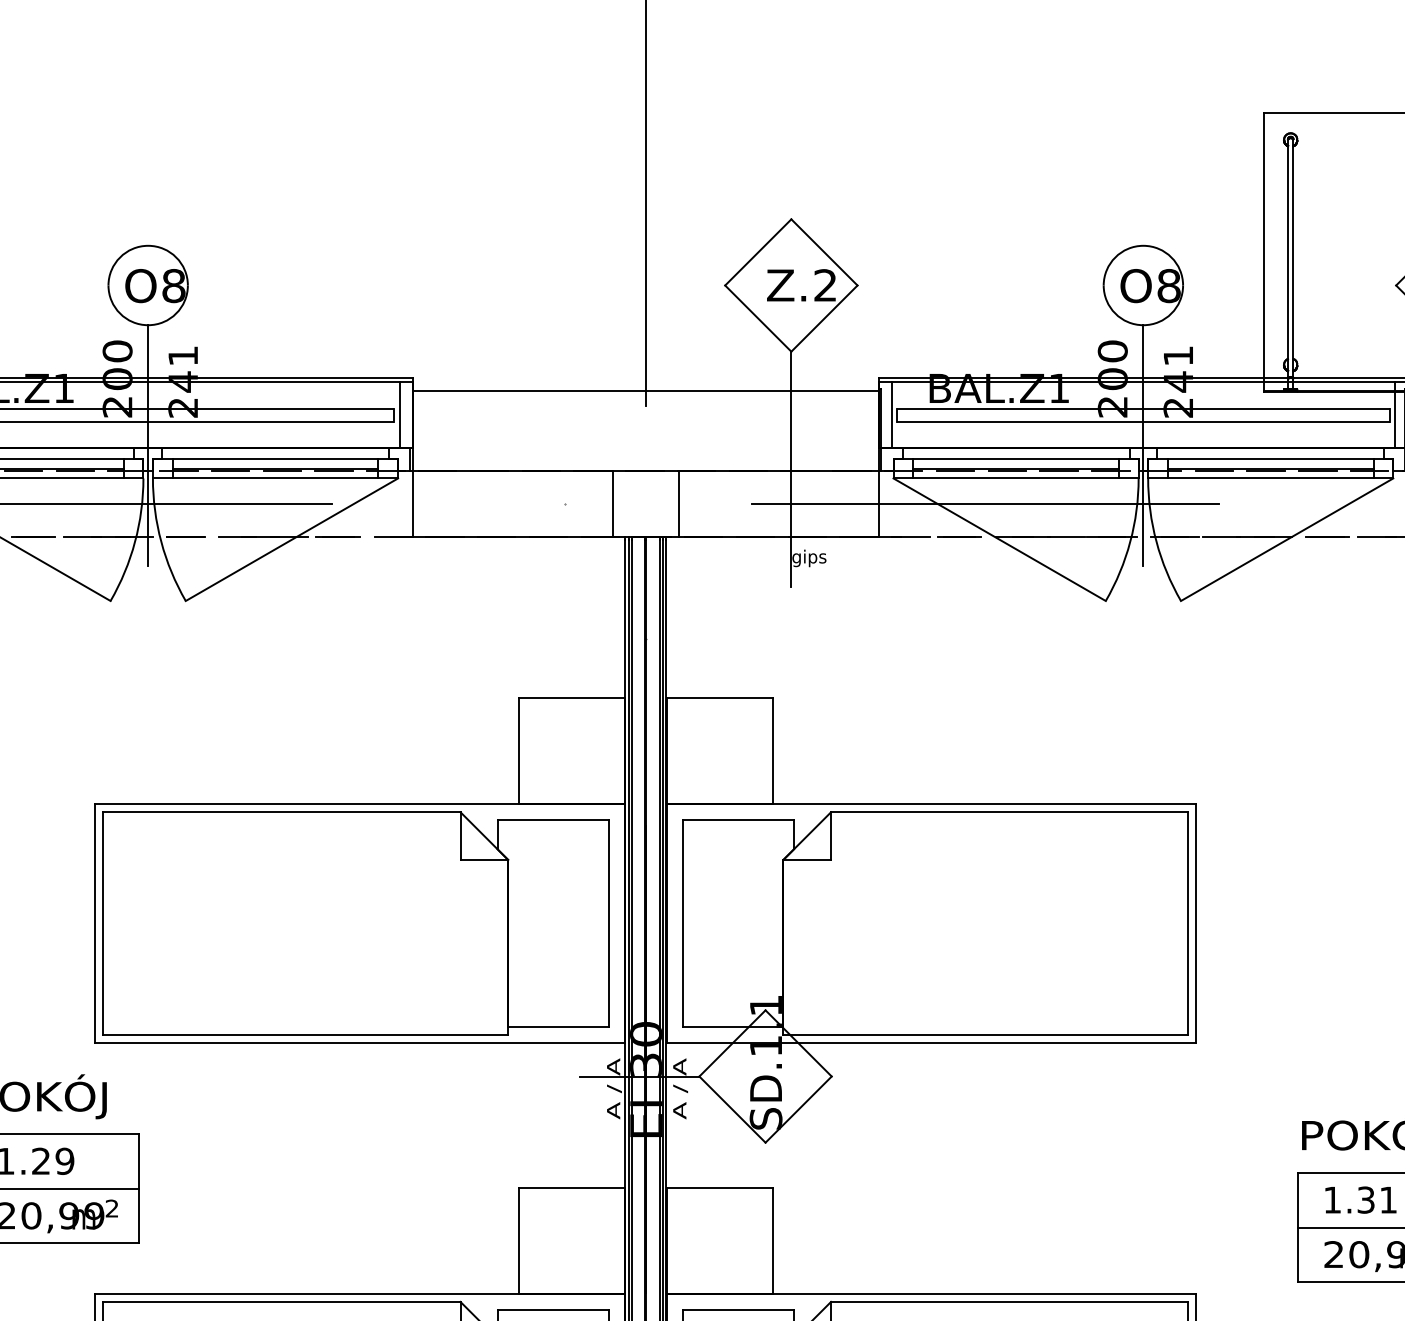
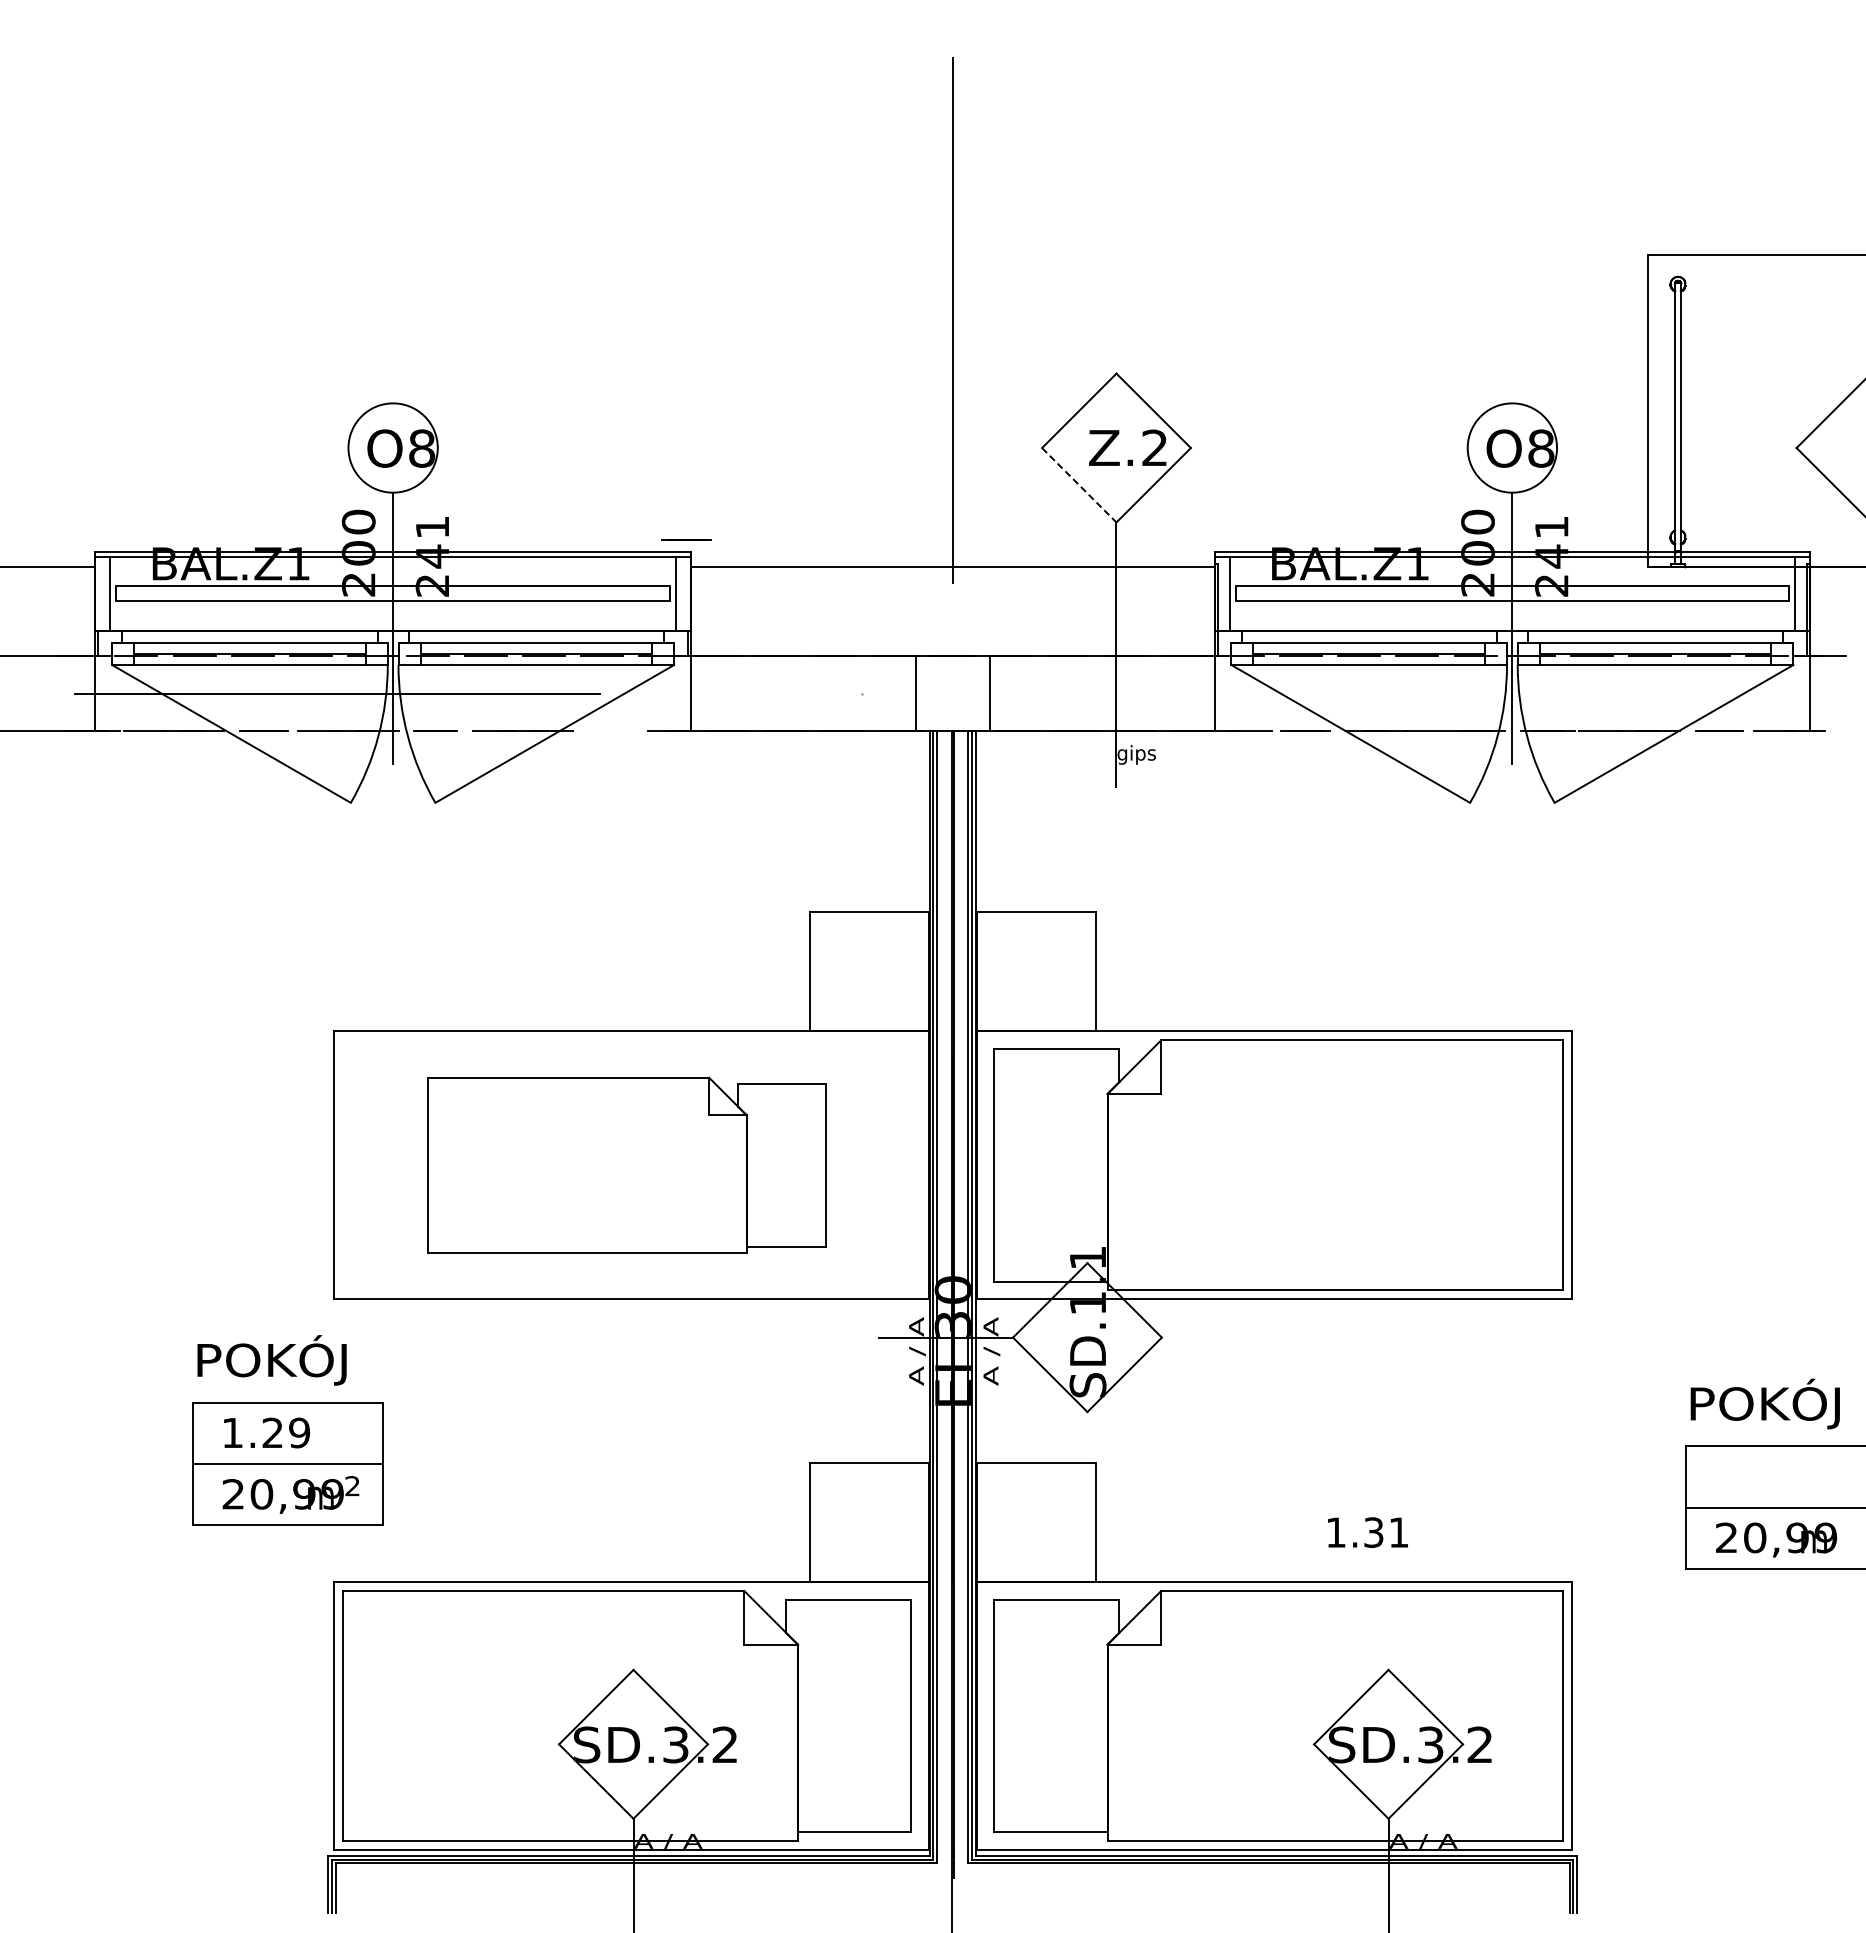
line: (758, 318) -> (1079, 485), solid -> dashed
line: (985, 503) -> (1334, 693), removed
line: (337, 536) -> (686, 539), moved
part: (355, 922) -> (626, 1164), size x0.7
text: (1360, 1200) -> (1367, 1532), moved

